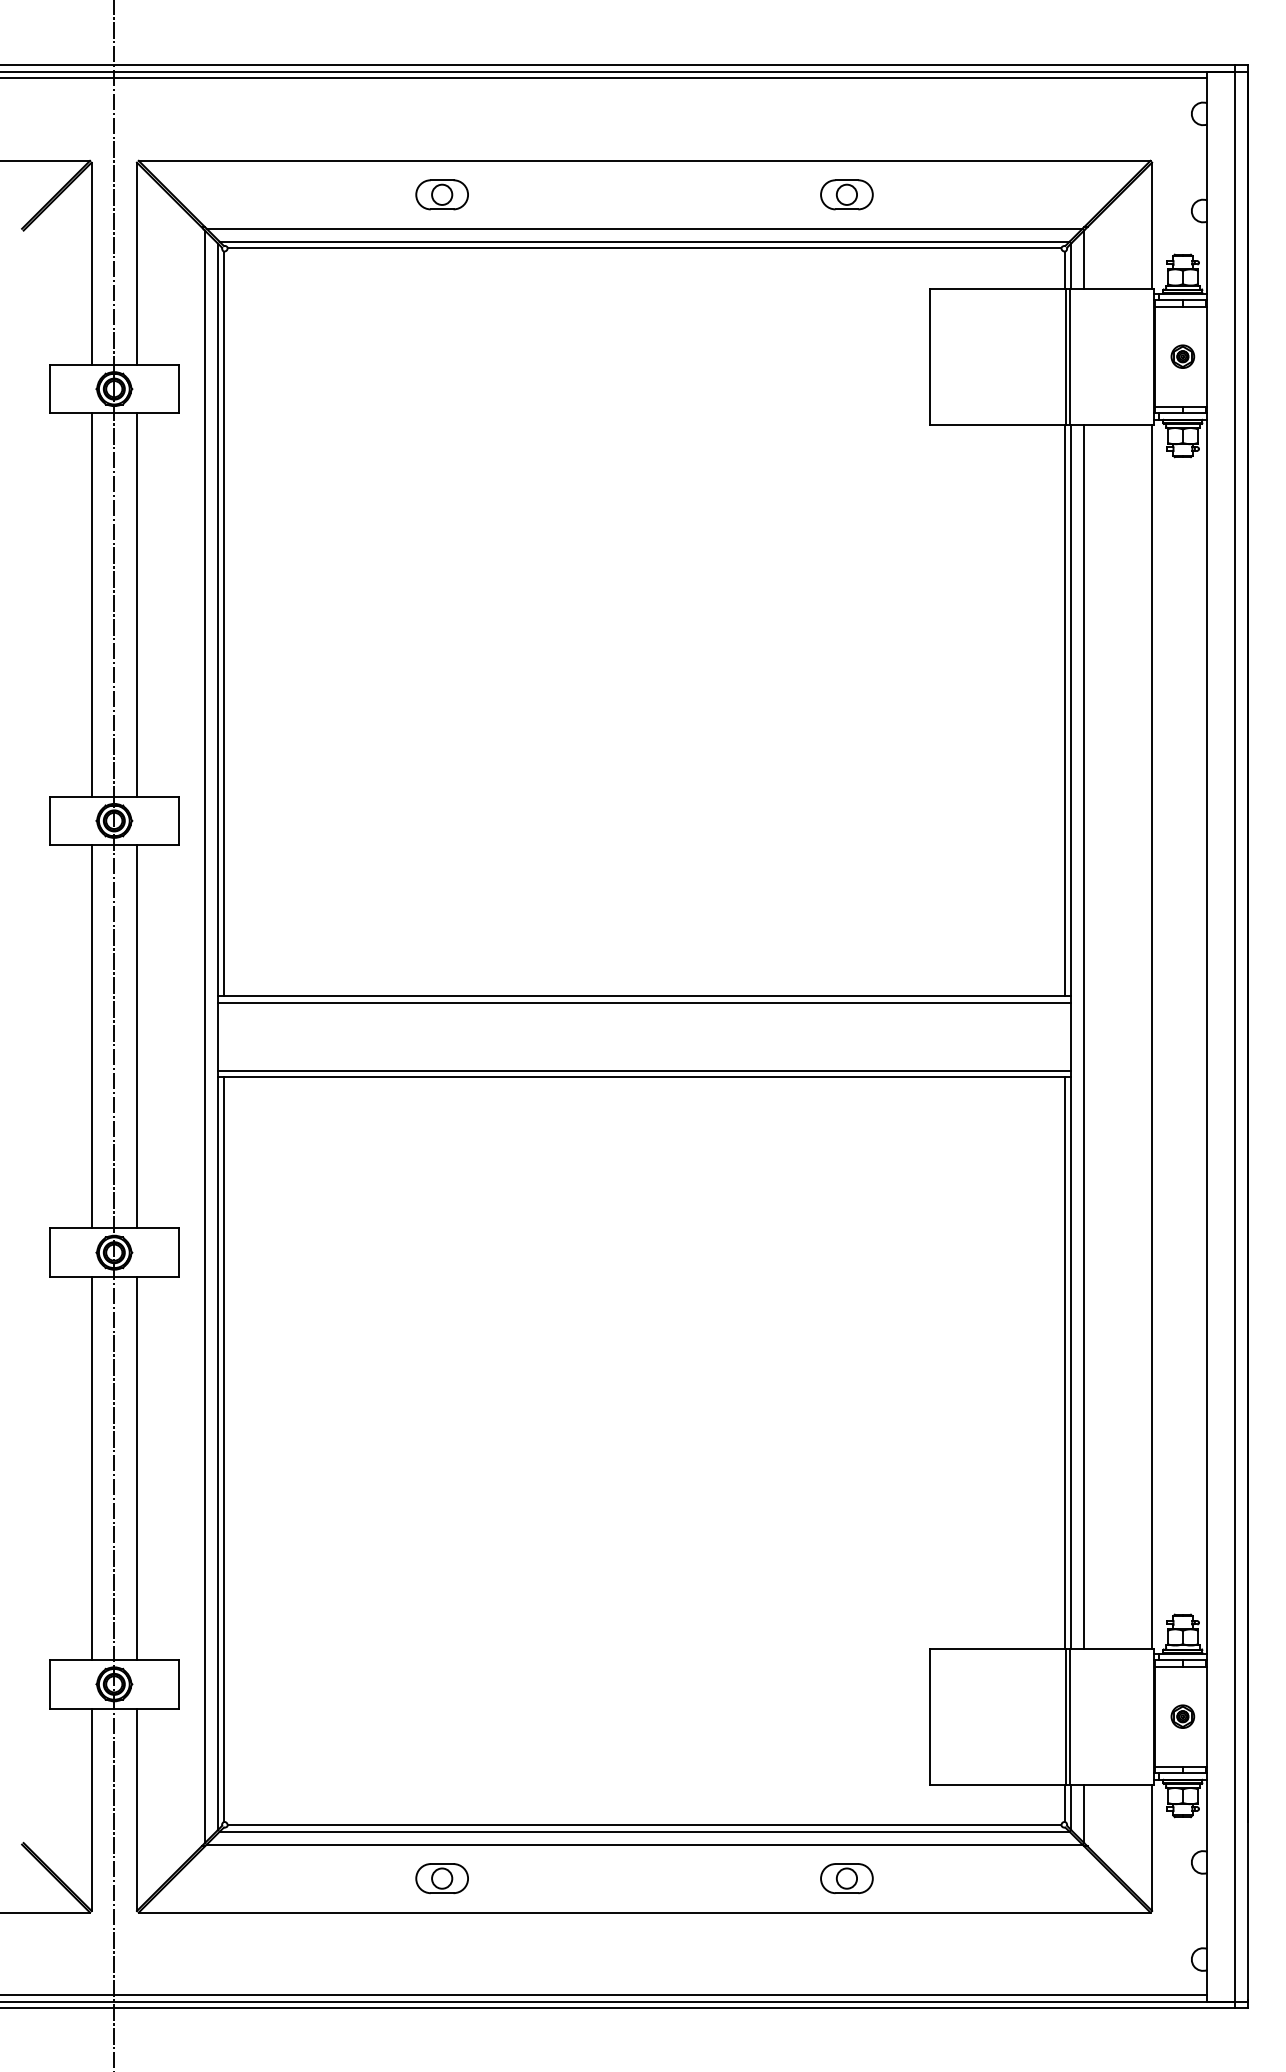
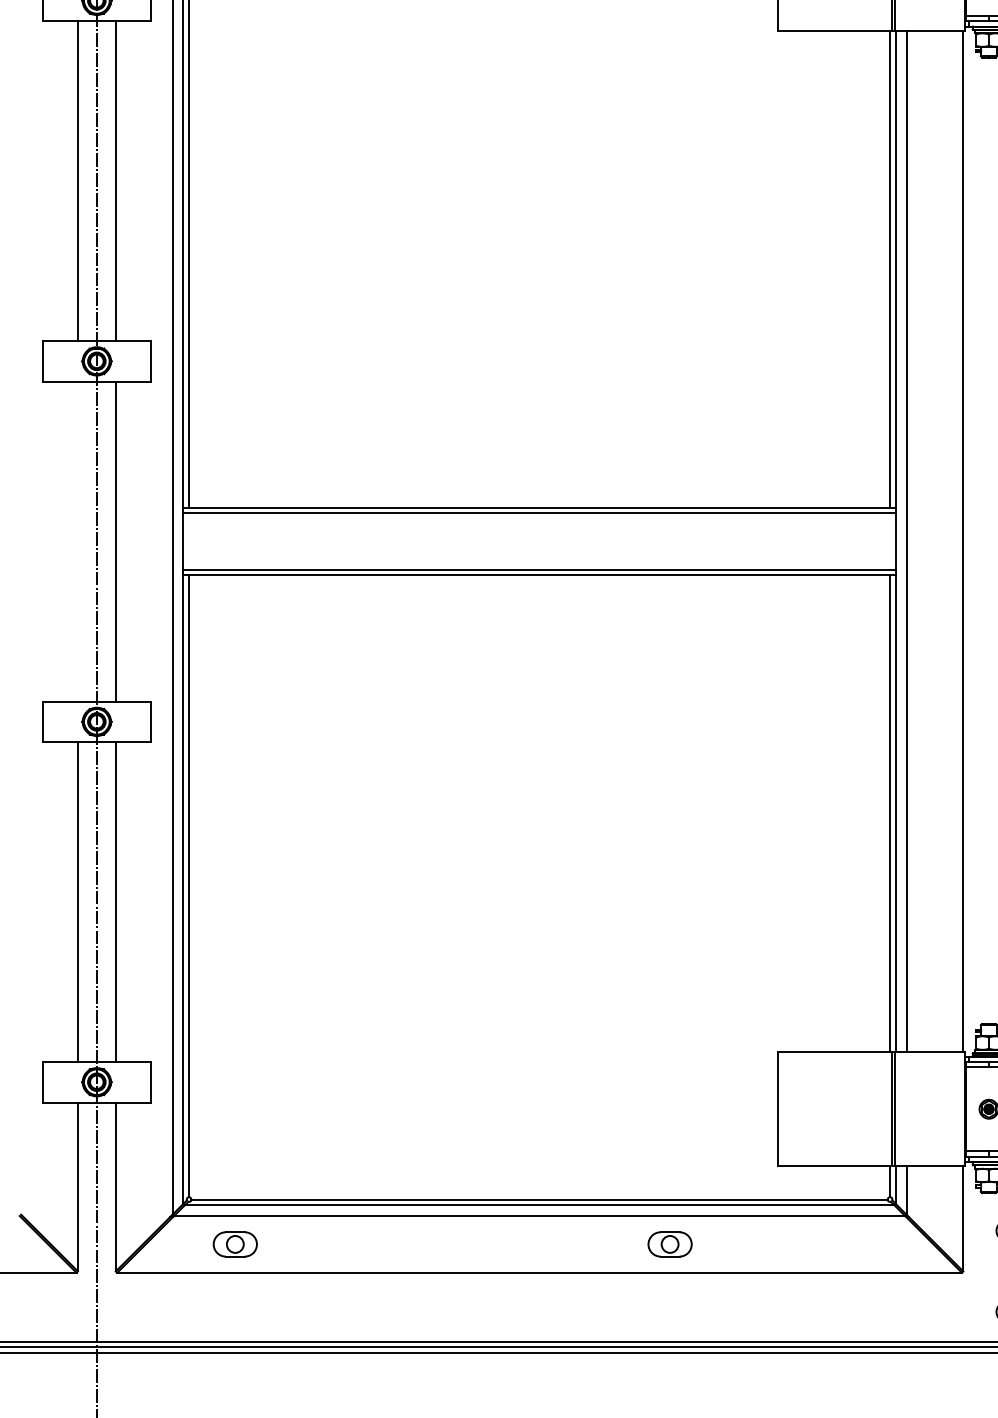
line: (91, 1036) -> (77, 541), removed
part: (441, 1878) -> (234, 1244), moved
part: (846, 1878) -> (669, 1244), moved

